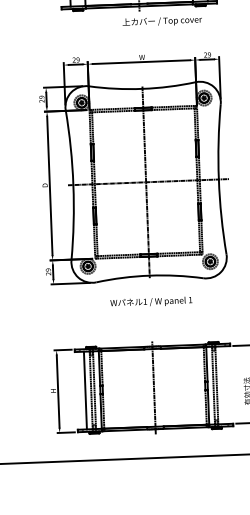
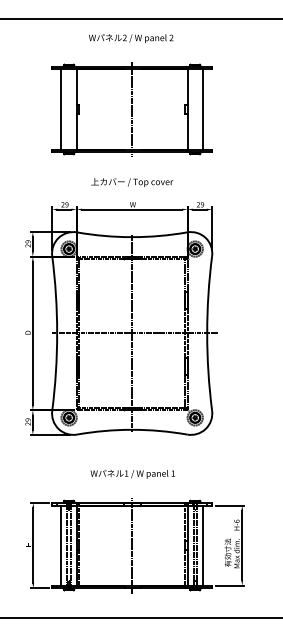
text: (162, 21) -> (132, 182), moved
text: (151, 301) -> (132, 473), moved
line: (222, 385) -> (202, 545), added

